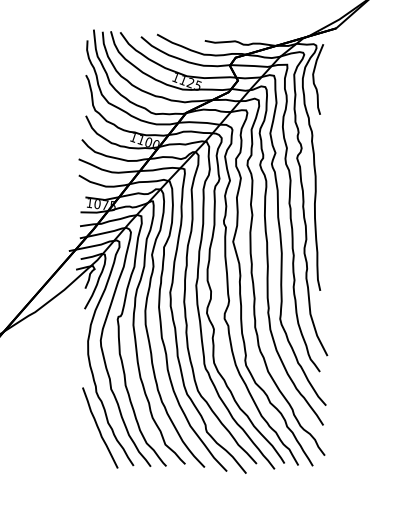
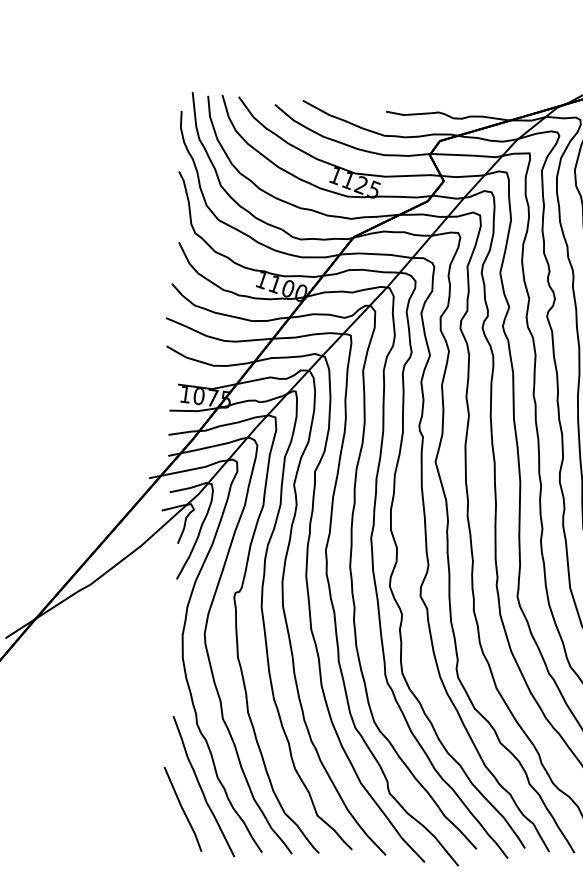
line: (88, 440) -> (183, 808), added

